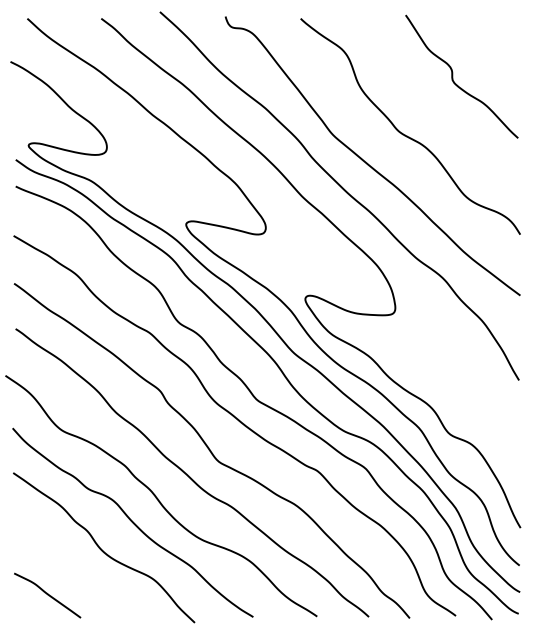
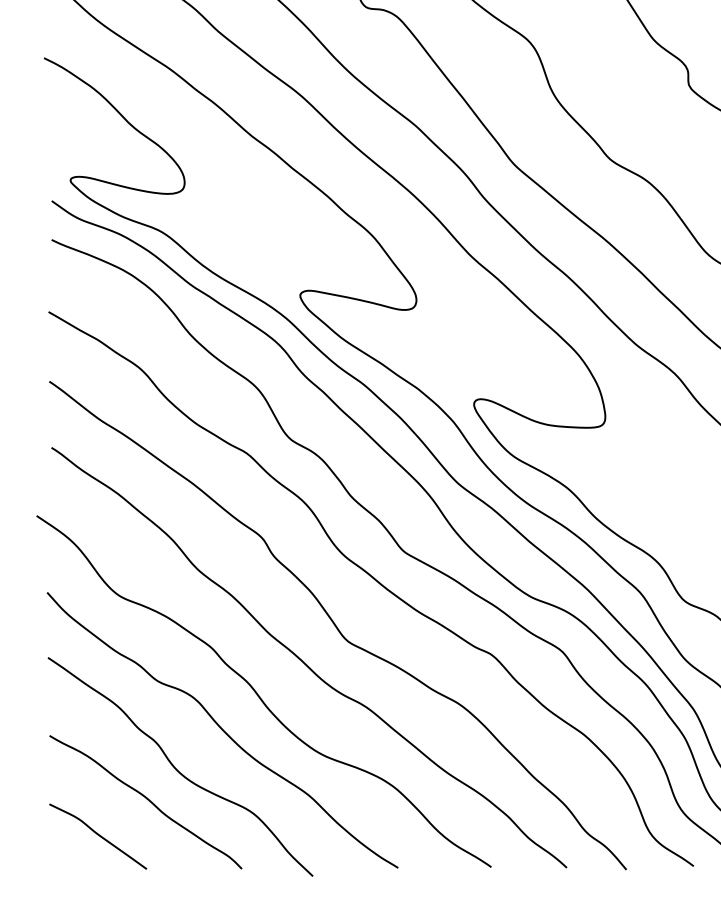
curve: (81, 571) -> (147, 801), added

